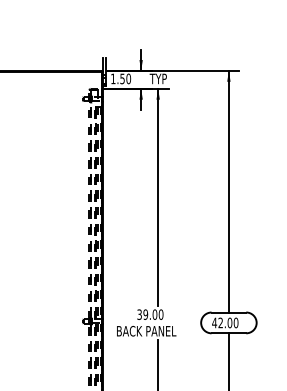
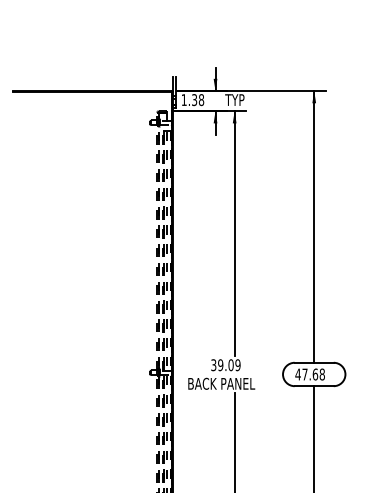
text: (126, 78) -> (198, 99), 1.50 -> 1.38
text: (160, 314) -> (237, 365), 39.00 -> 39.09
text: (228, 322) -> (313, 374), 42.00 -> 47.68

